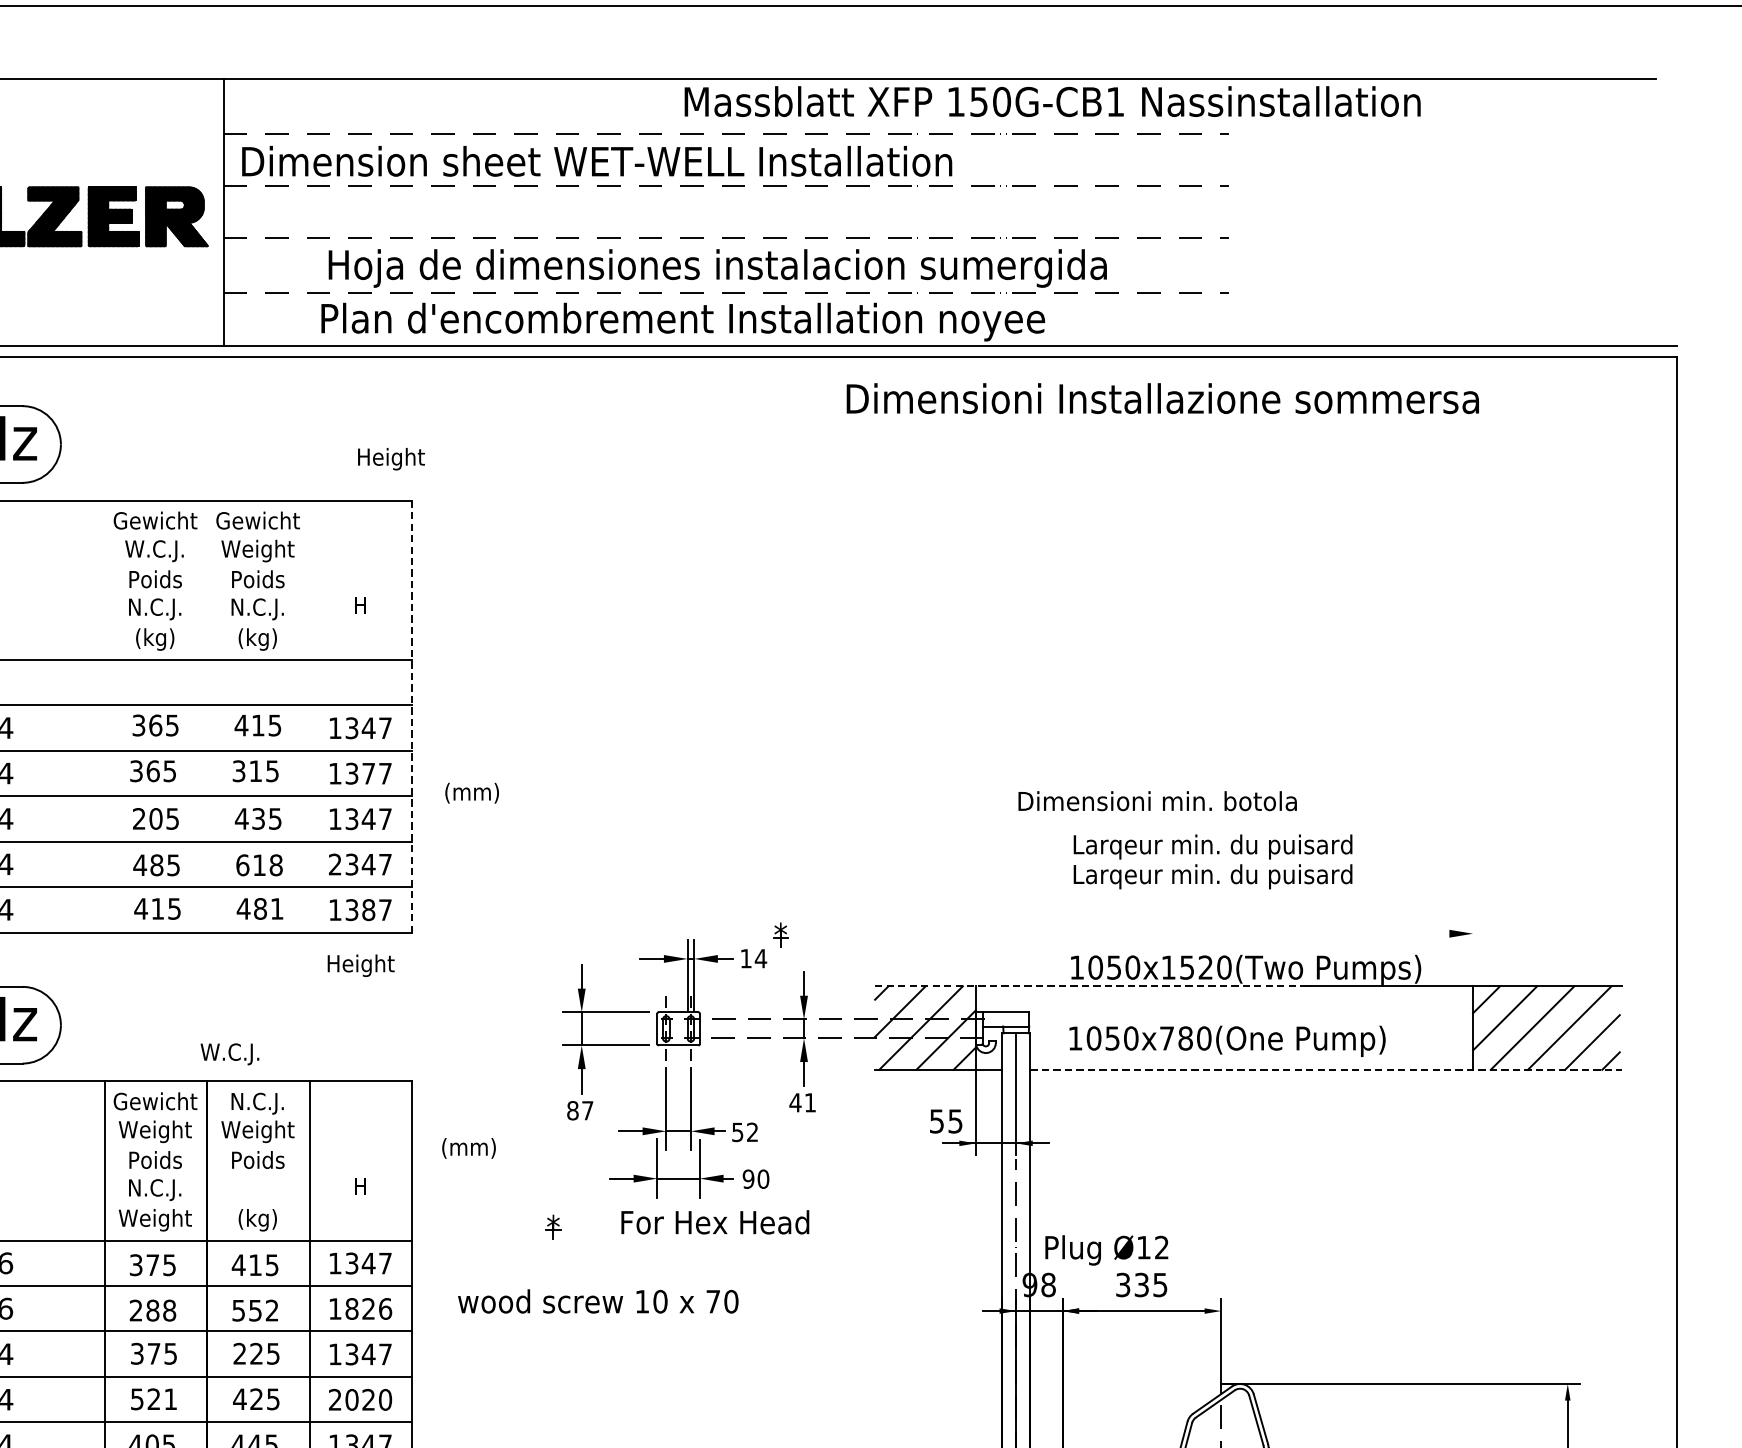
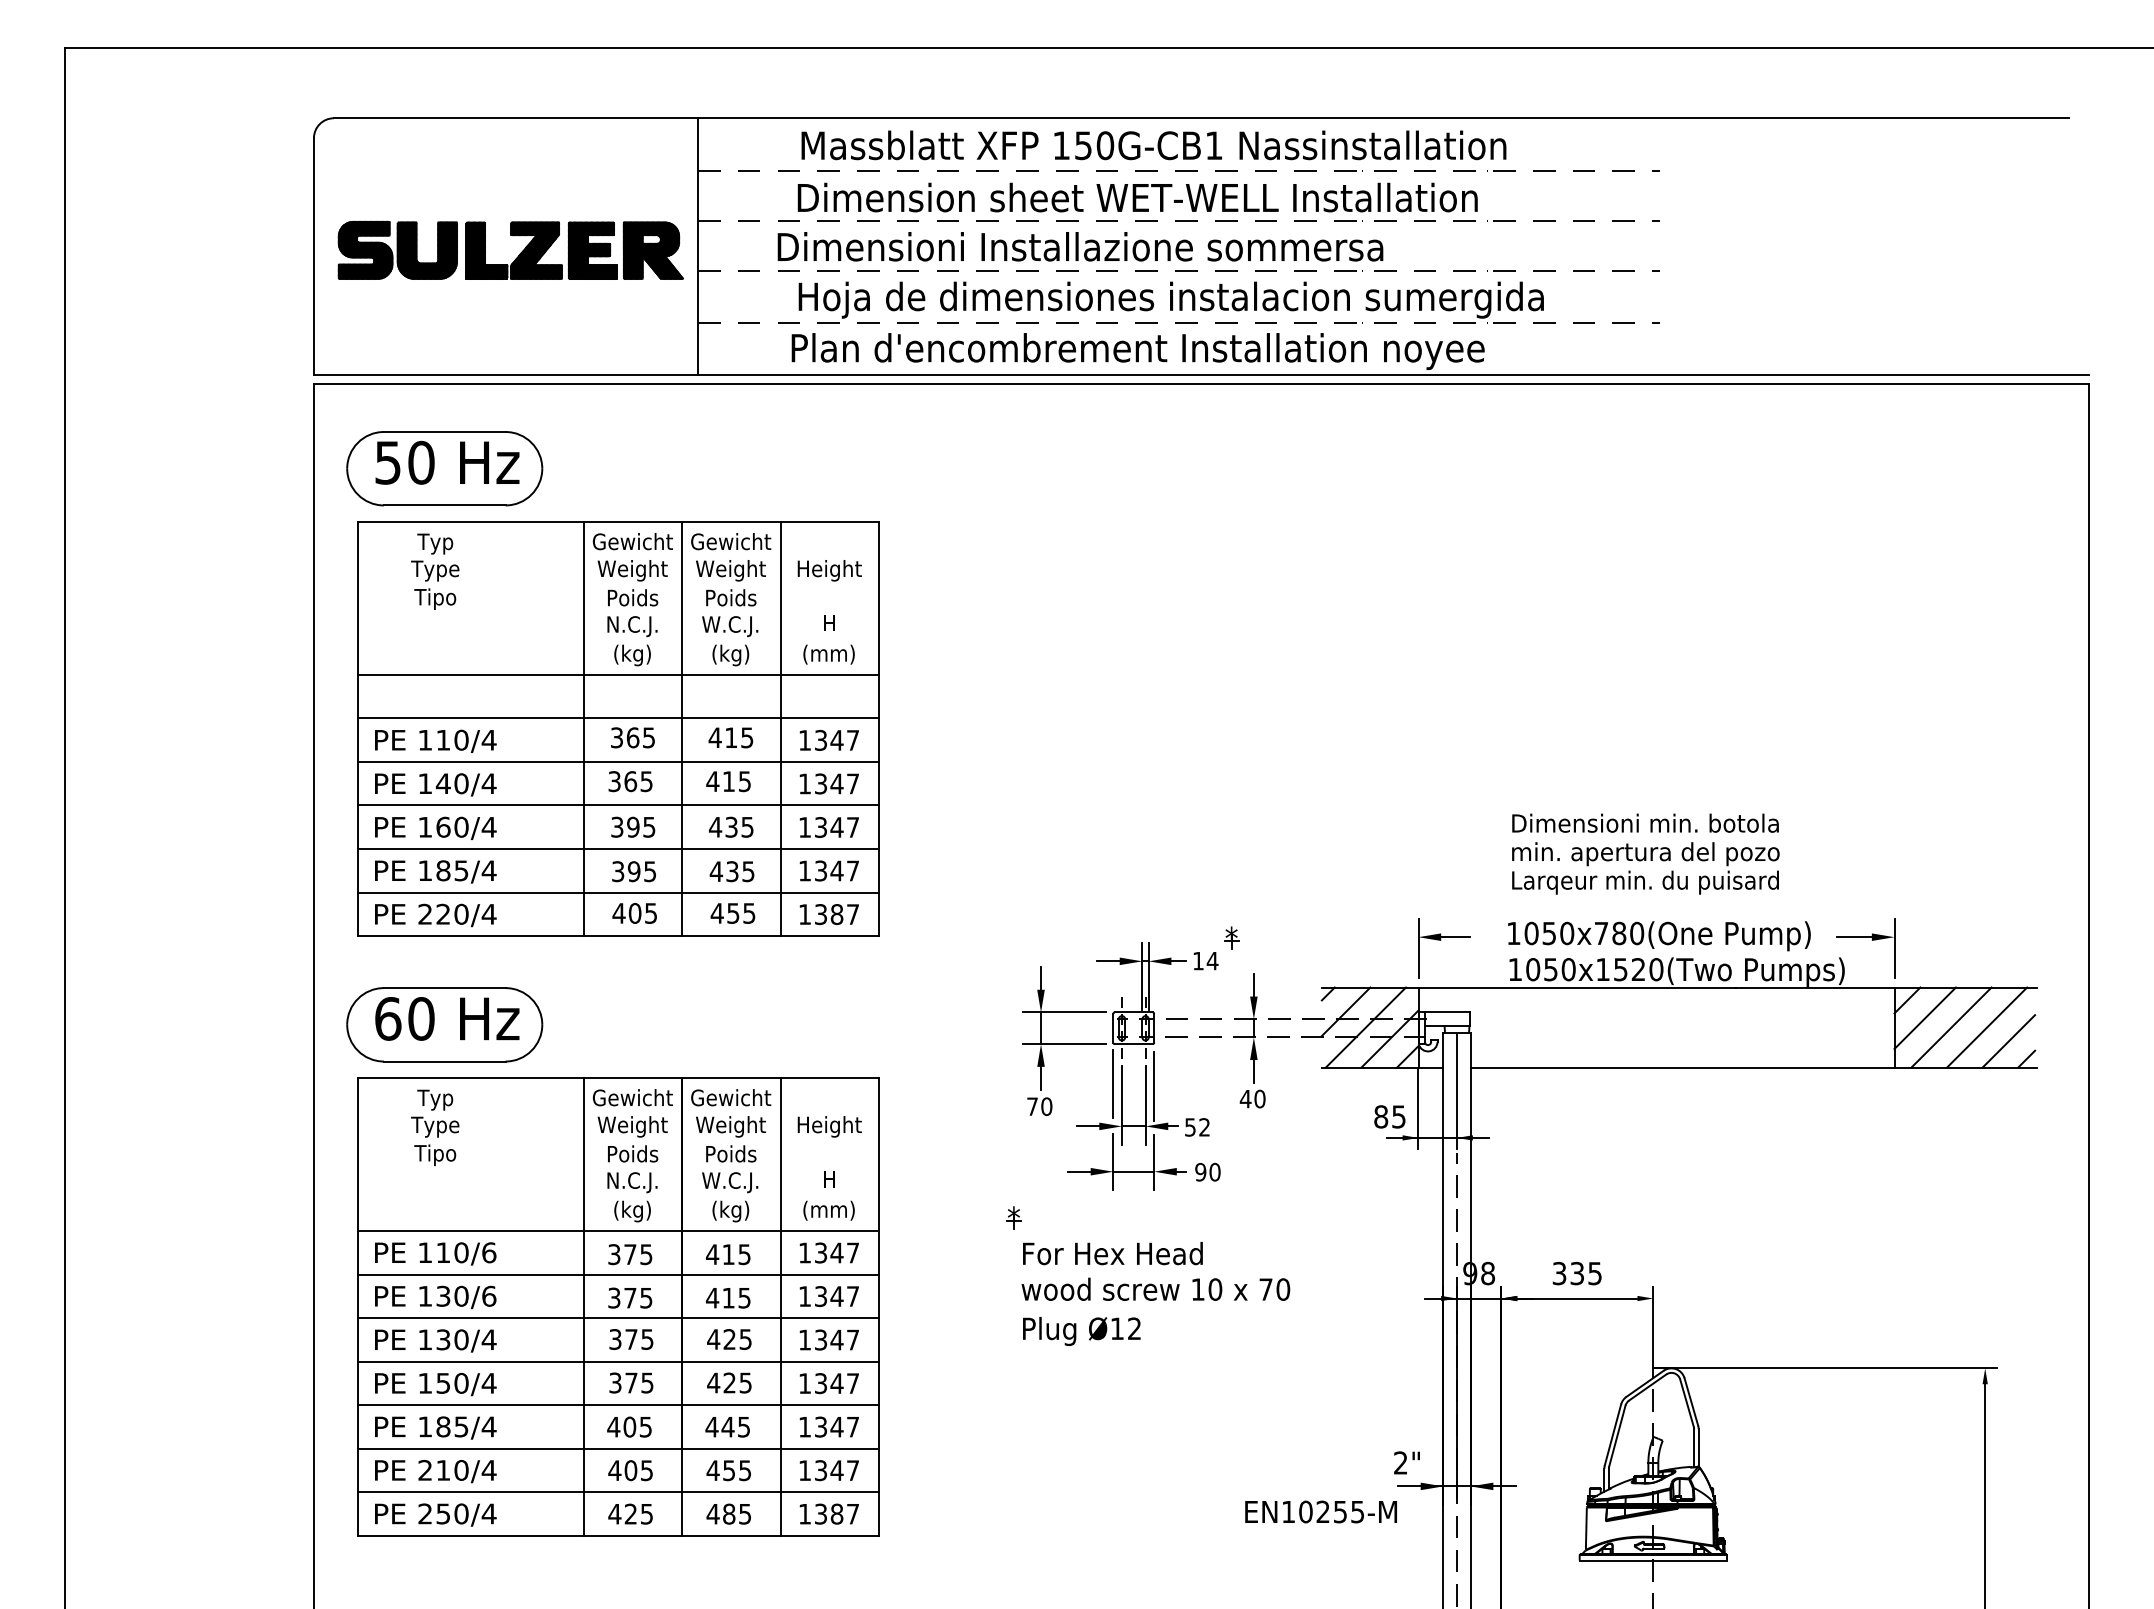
text: (1052, 101) -> (1153, 145), moved
text: (596, 161) -> (1137, 197), moved
text: (1162, 398) -> (1080, 246), moved
text: (391, 458) -> (829, 570), moved
text: (155, 550) -> (632, 570), W.C.J. -> Weight
text: (257, 609) -> (730, 626), N.C.J. -> W.C.J.
line: (104, 716) -> (584, 729), added
line: (207, 716) -> (682, 729), added
line: (309, 716) -> (780, 729), added
line: (412, 716) -> (878, 729), dashed -> solid
text: (238, 771) -> (712, 781), 315 -> 415
text: (368, 773) -> (836, 783), 1377 -> 1347
text: (471, 793) -> (828, 654), moved
text: (1157, 800) -> (1645, 822), moved
text: (147, 819) -> (625, 827), 205 -> 395
text: (1212, 847) -> (1645, 854), Larqeur min. du puisard -> min. apertura del pozo
text: (334, 864) -> (804, 870), 2347 -> 1347
text: (147, 865) -> (625, 871), 485 -> 395
text: (258, 865) -> (731, 871), 618 -> 435
text: (157, 908) -> (634, 913), 415 -> 405
text: (268, 908) -> (741, 913), 481 -> 455
line: (1430, 934) -> (1853, 937), added
part: (999, 937) -> (1441, 940), added
line: (1473, 945) -> (1894, 948), added
text: (360, 965) -> (829, 1126), moved
line: (1090, 986) -> (1528, 987), dashed -> solid
text: (1227, 1041) -> (1659, 936), moved
text: (230, 1054) -> (730, 1182), moved
line: (1326, 1069) -> (1754, 1067), dashed -> solid
line: (657, 1087) -> (1113, 1084), added
line: (700, 1089) -> (1154, 1086), added
text: (809, 1102) -> (1259, 1098), 41 -> 40
text: (258, 1103) -> (731, 1099), N.C.J. -> Gewicht
text: (580, 1110) -> (1039, 1106), 87 -> 70
text: (937, 1120) -> (1381, 1116), 55 -> 85
text: (468, 1148) -> (828, 1210), moved
text: (155, 1220) -> (632, 1211), Weight -> (kg)
text: (714, 1222) -> (1112, 1253), moved
text: (1106, 1249) -> (1081, 1330), moved
text: (597, 1300) -> (1155, 1288), moved
text: (368, 1308) -> (836, 1296), 1826 -> 1347
text: (153, 1309) -> (630, 1297), 288 -> 375
text: (255, 1309) -> (728, 1297), 552 -> 415
text: (239, 1353) -> (713, 1339), 225 -> 425
text: (154, 1398) -> (631, 1382), 521 -> 375
text: (360, 1399) -> (829, 1383), 2020 -> 1347

